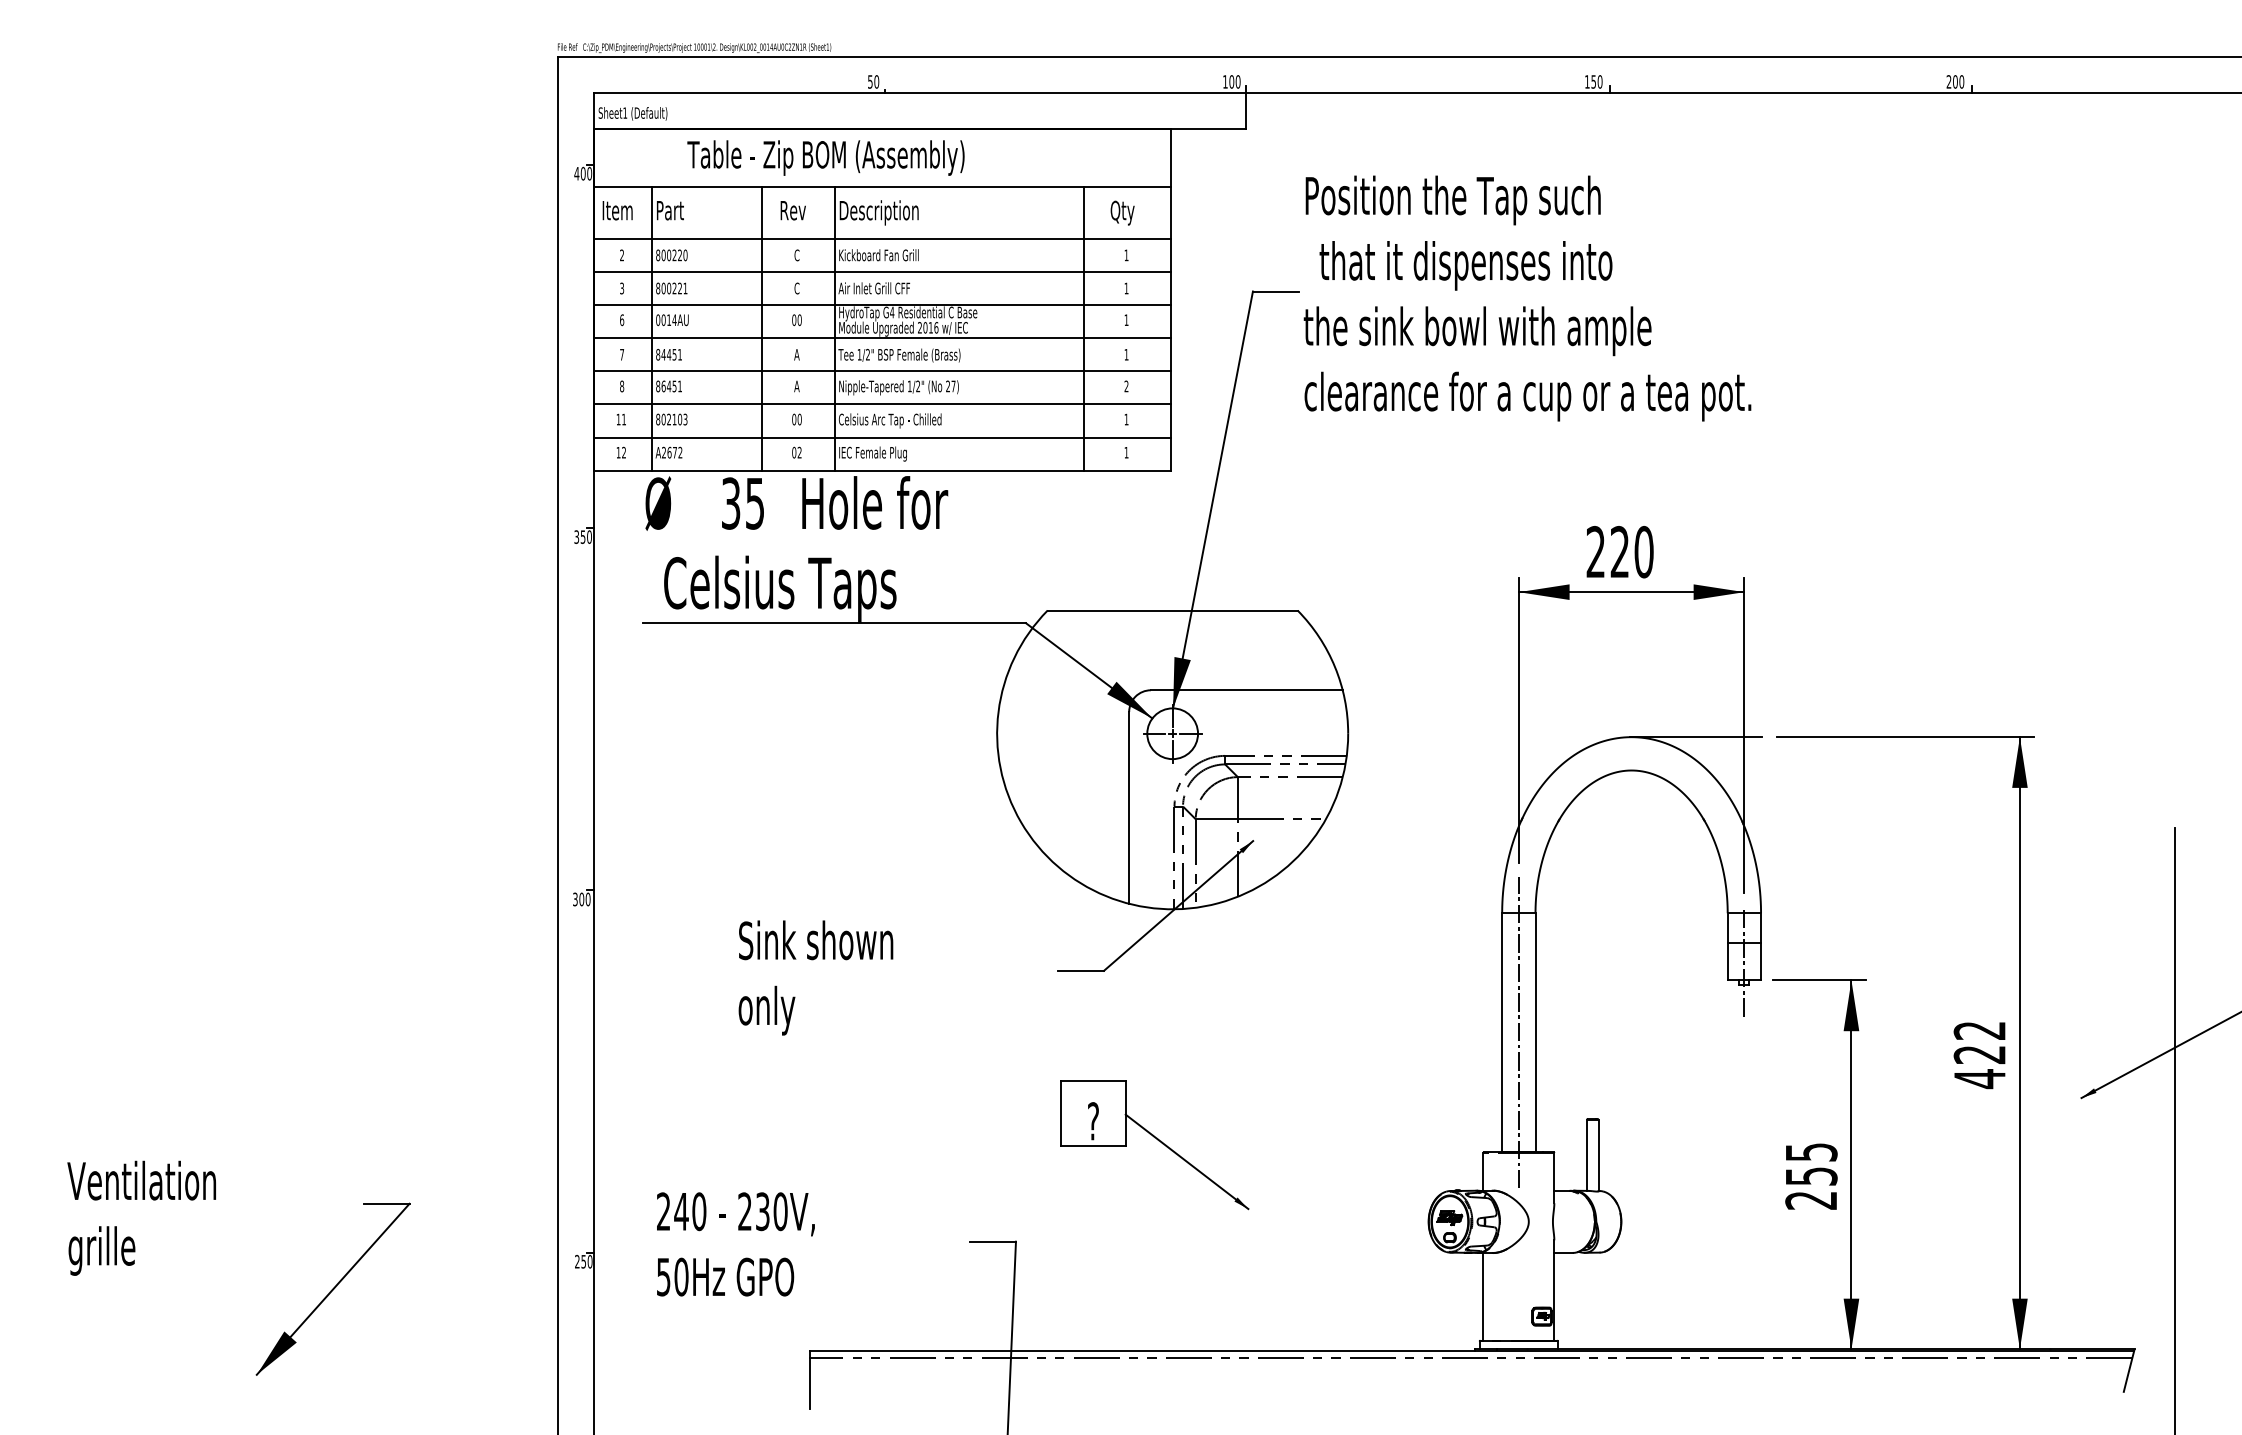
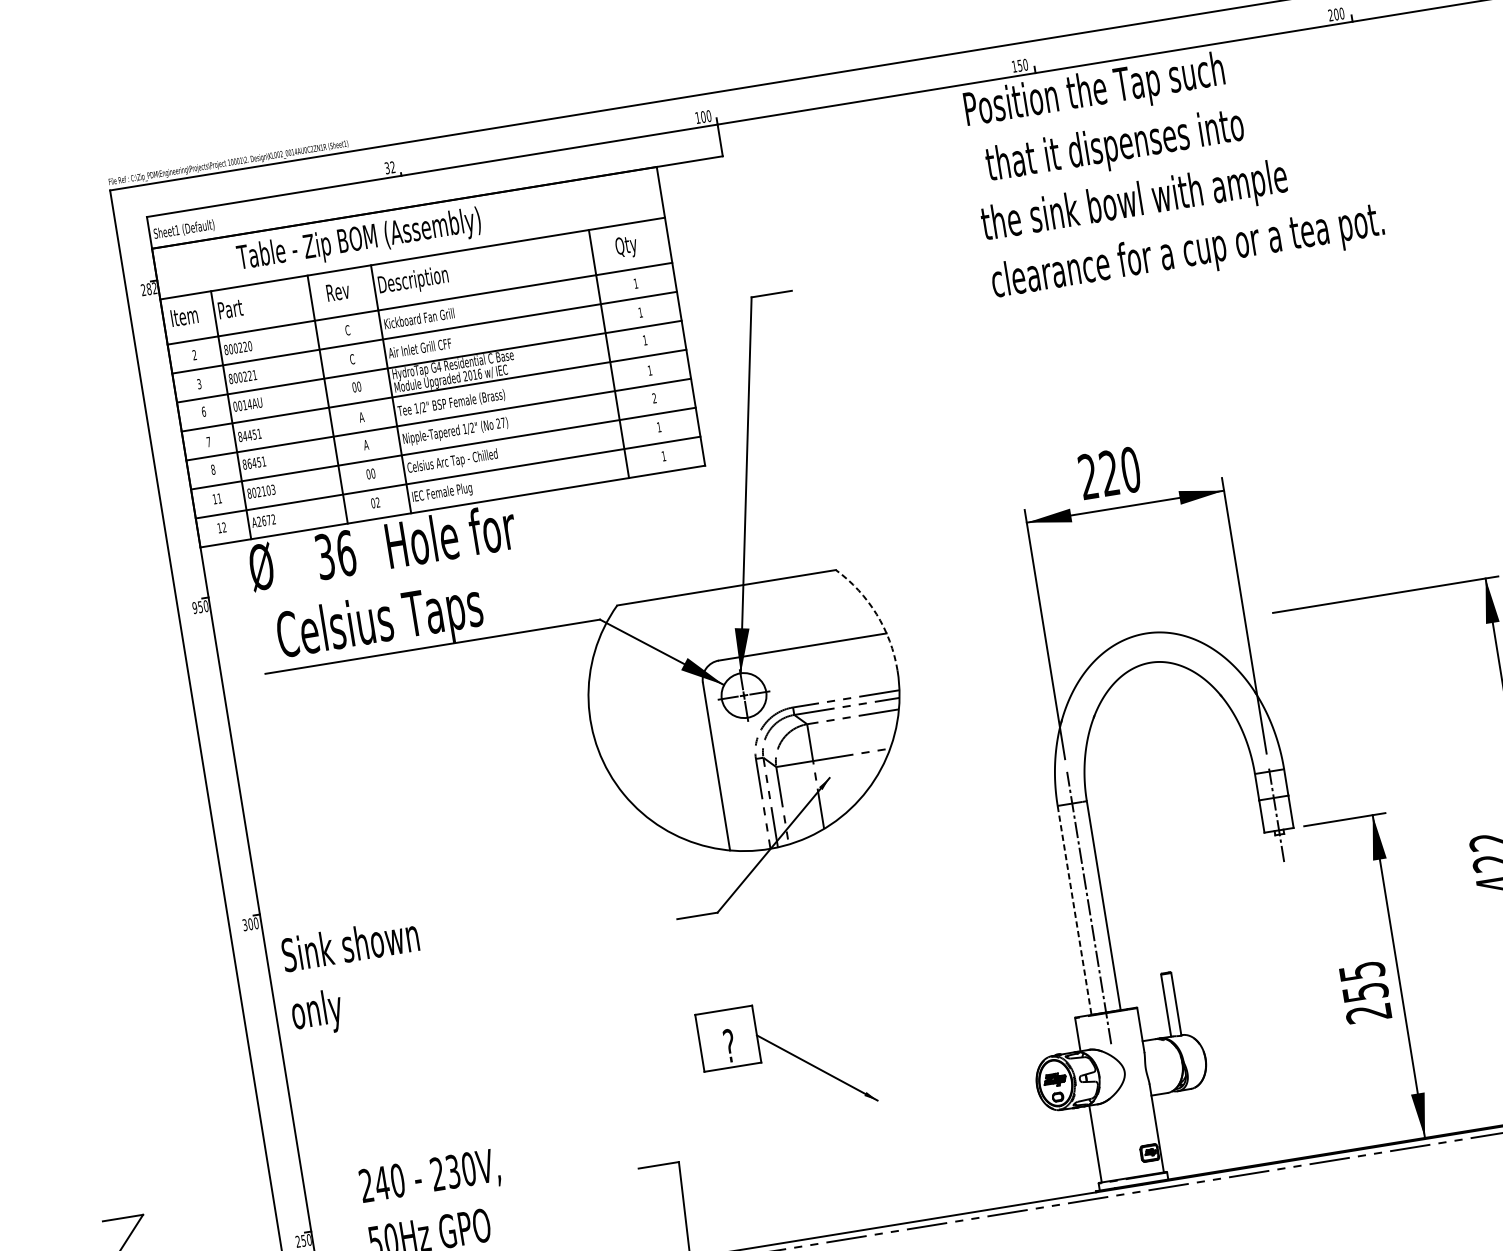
text: (873, 81) -> (389, 167), 50 -> 32
text: (583, 173) -> (149, 288), 400 -> 282
text: (1527, 298) -> (1173, 167), moved
text: (754, 503) -> (345, 553), 35 -> 36
text: (576, 536) -> (194, 607), 350 -> 950
arc: (1335, 667) -> (877, 614), solid -> dashed
line: (1696, 737) -> (1202, 624), removed
text: (815, 977) -> (355, 977), moved
line: (1502, 1033) -> (1075, 911), solid -> dashed

